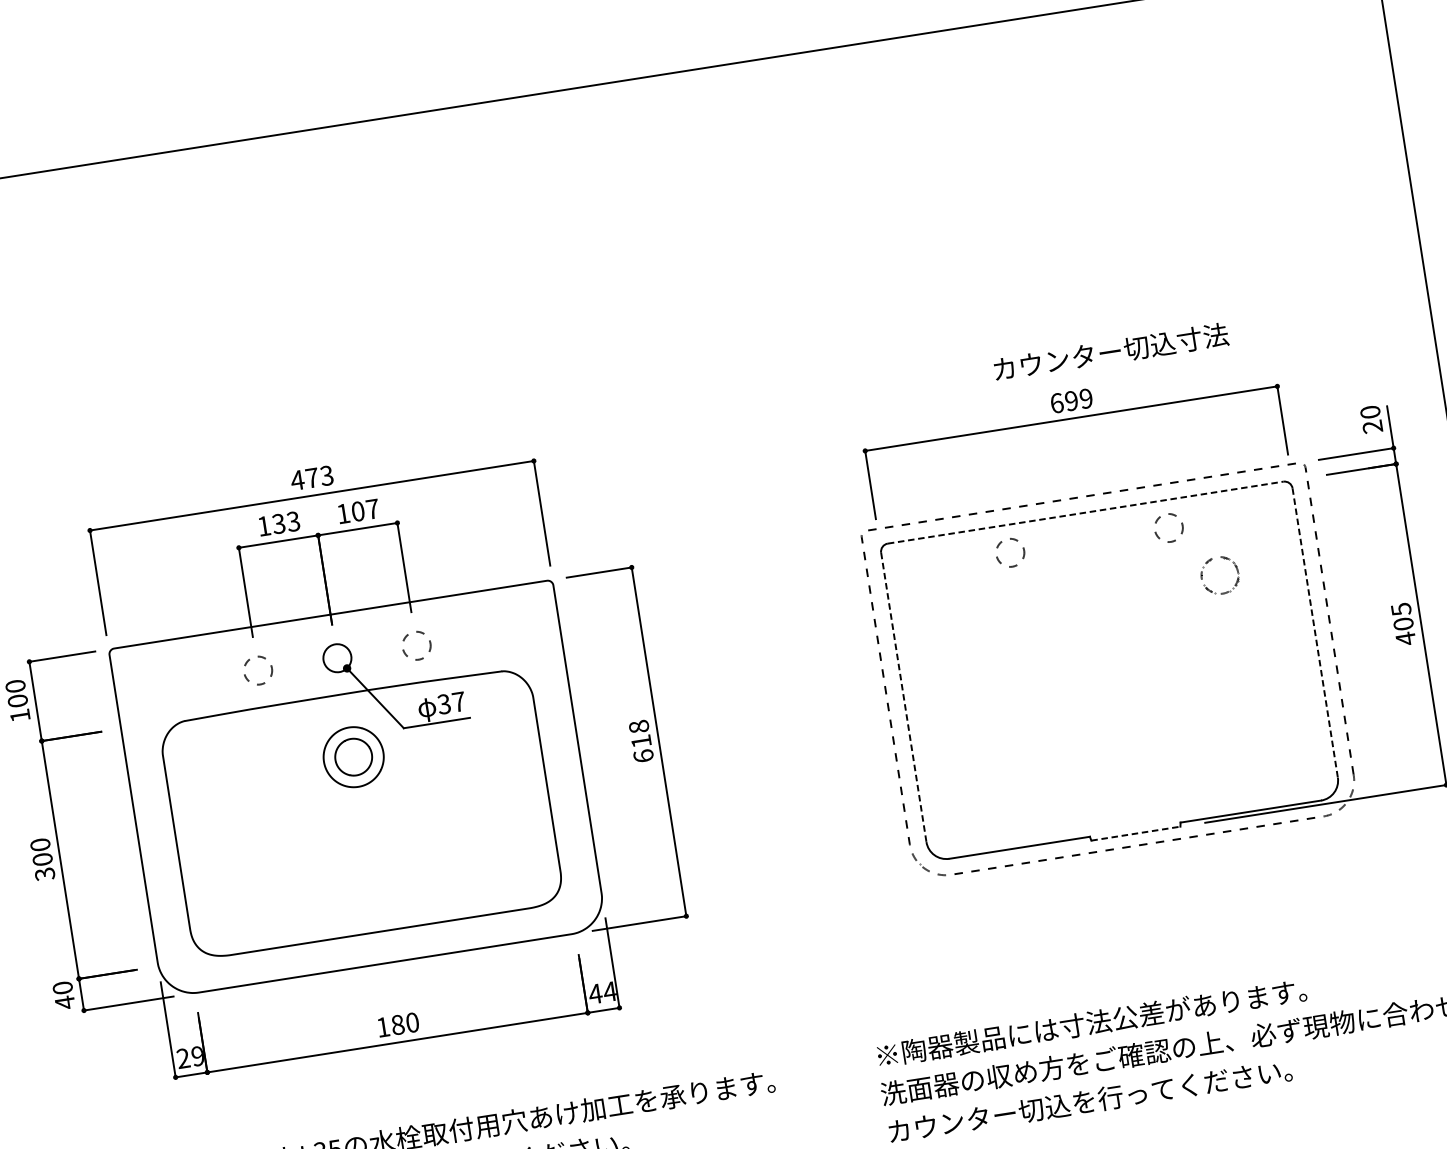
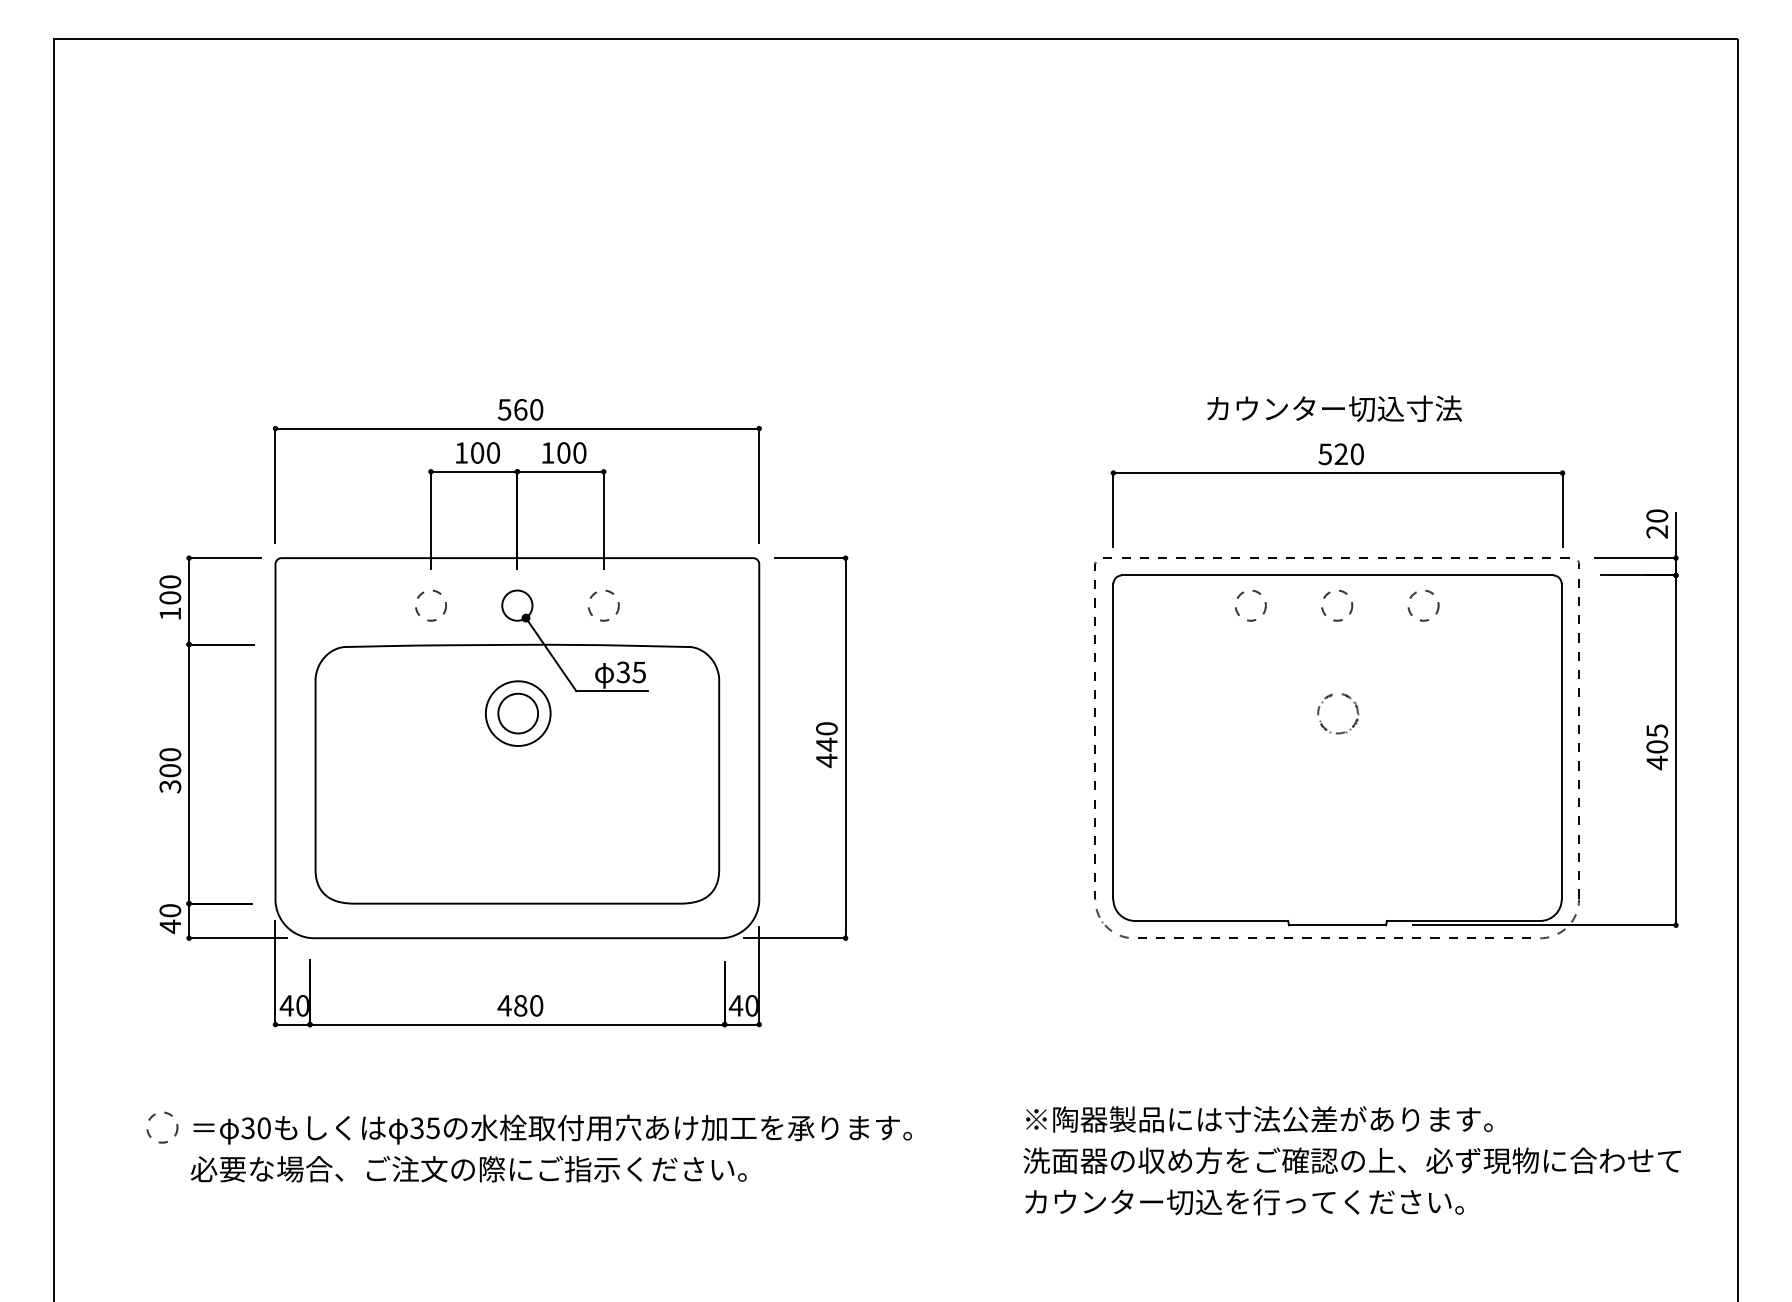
text: (1111, 351) -> (1334, 408), moved
text: (1070, 401) -> (1340, 454), 699 -> 520
text: (312, 477) -> (520, 409), 473 -> 560
text: (372, 508) -> (579, 452), 107 -> 100
line: (1085, 512) -> (1337, 575), dashed -> solid
text: (286, 522) -> (485, 452), 133 -> 100
circle: (1089, 540) -> (1337, 605), added
part: (1210, 561) -> (1330, 697), moved
line: (1314, 632) -> (1561, 741), dashed -> solid
line: (903, 697) -> (1113, 741), dashed -> solid
text: (459, 702) -> (639, 672), 37 -> 35
text: (641, 742) -> (826, 745), 618 -> 440
line: (1135, 833) -> (1337, 925), dashed -> solid
text: (608, 991) -> (750, 1005), 44 -> 40
text: (383, 1026) -> (504, 1005), 180 -> 480
text: (189, 1057) -> (293, 1005), 29 -> 40

